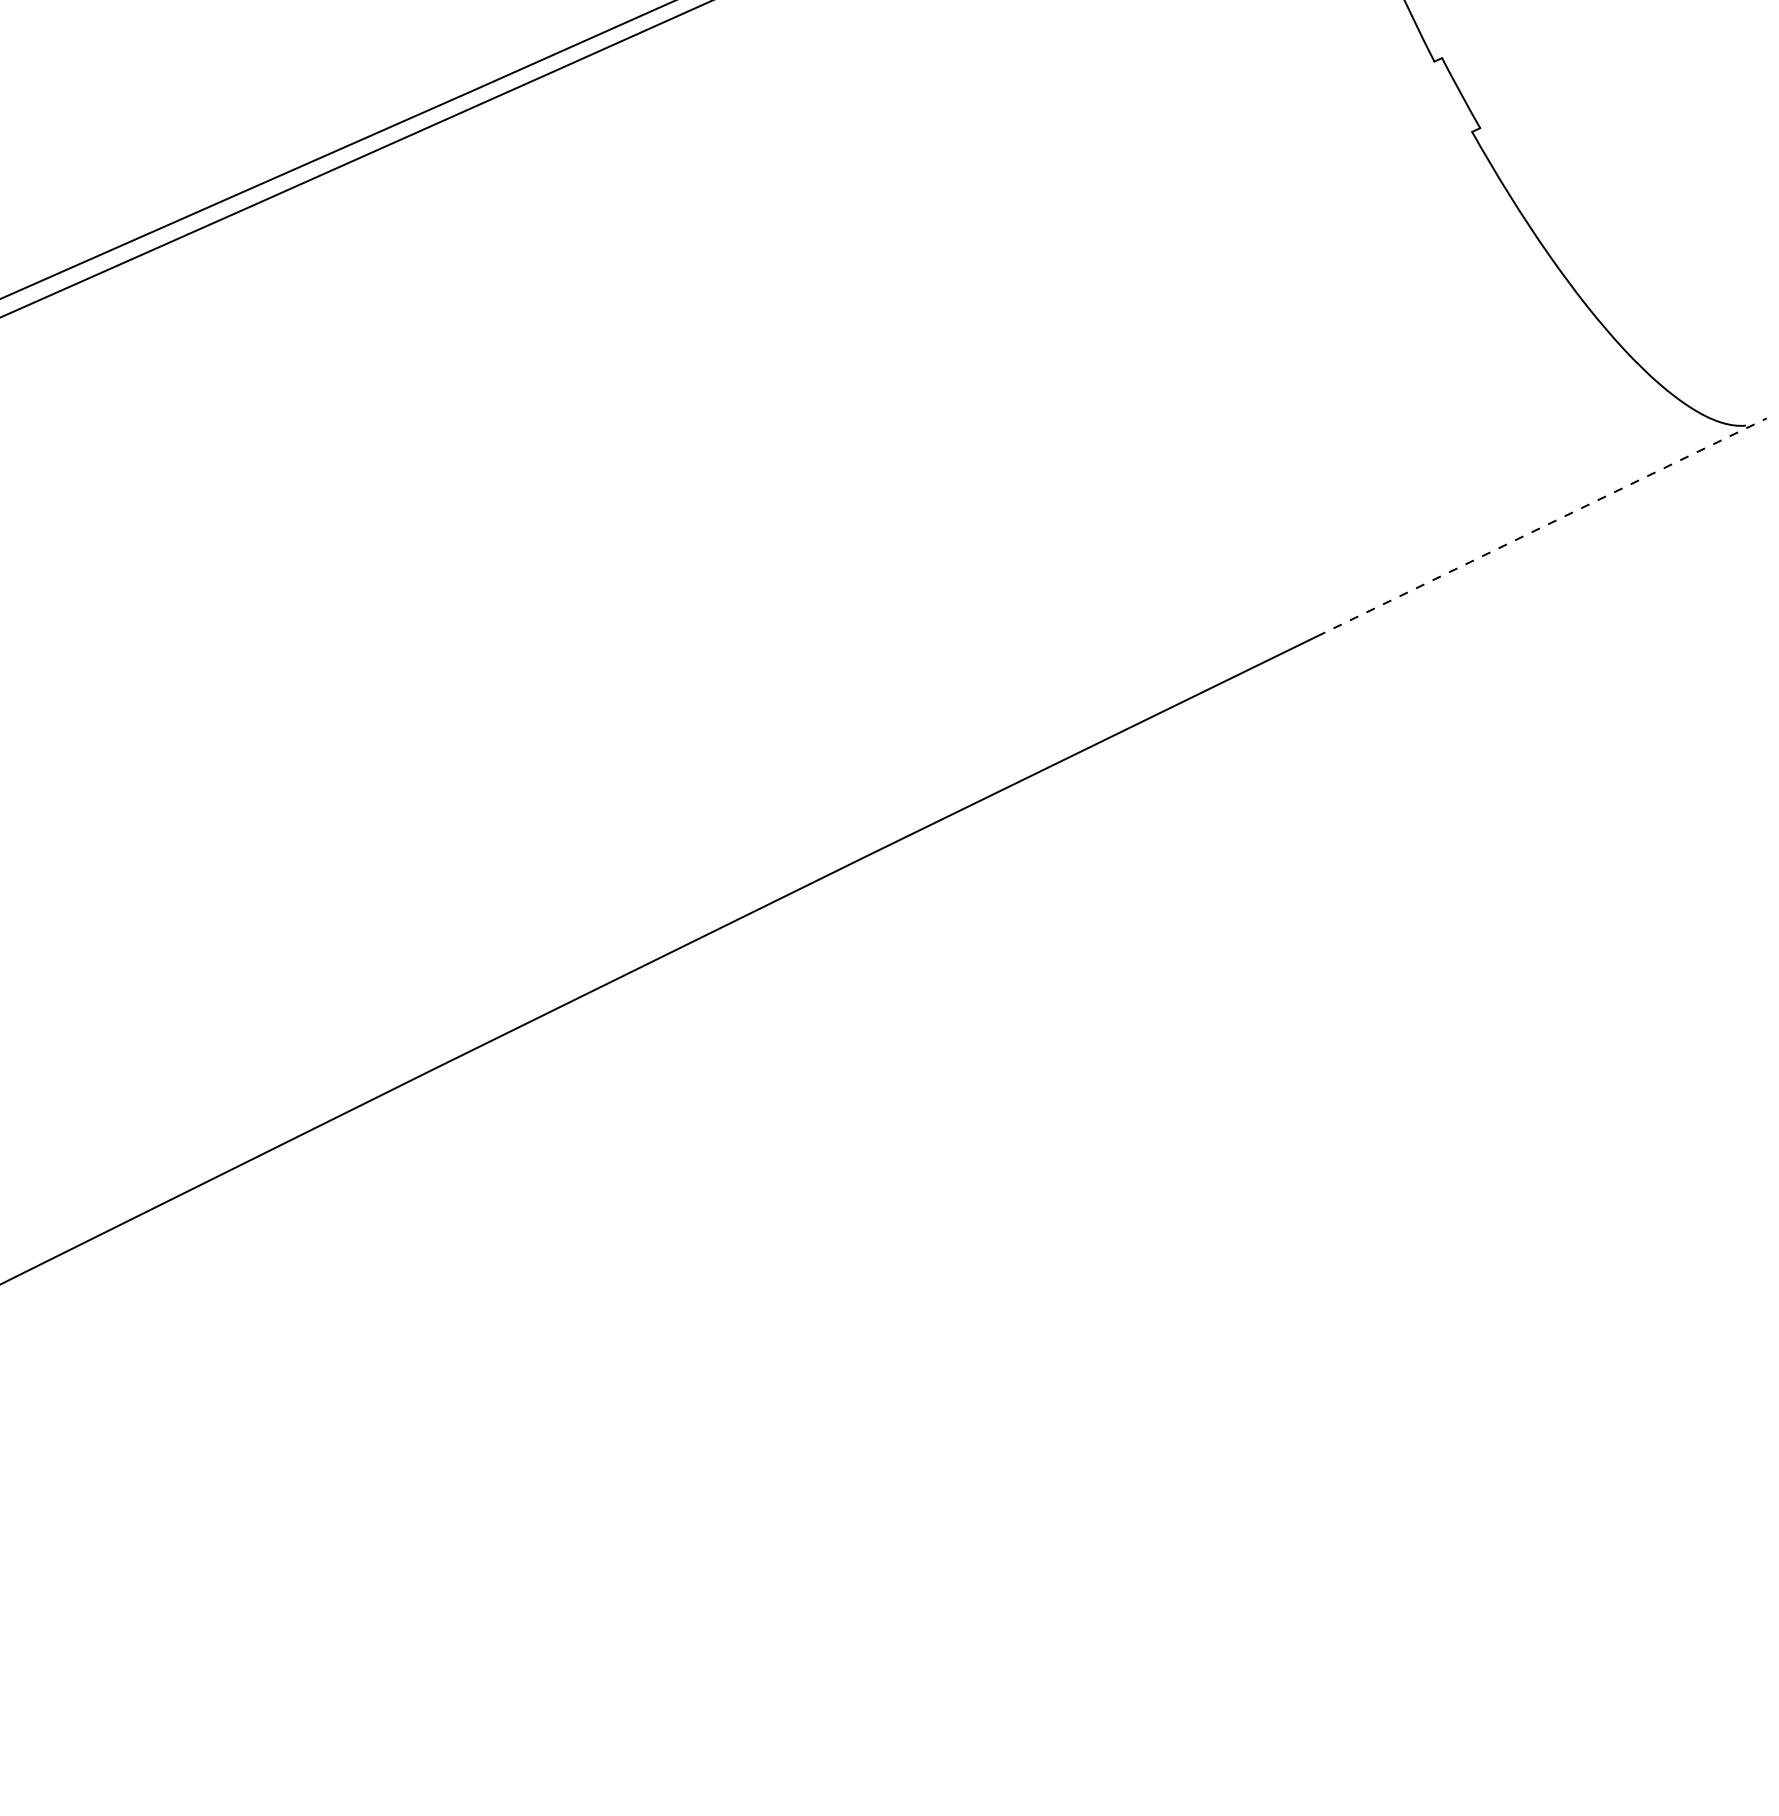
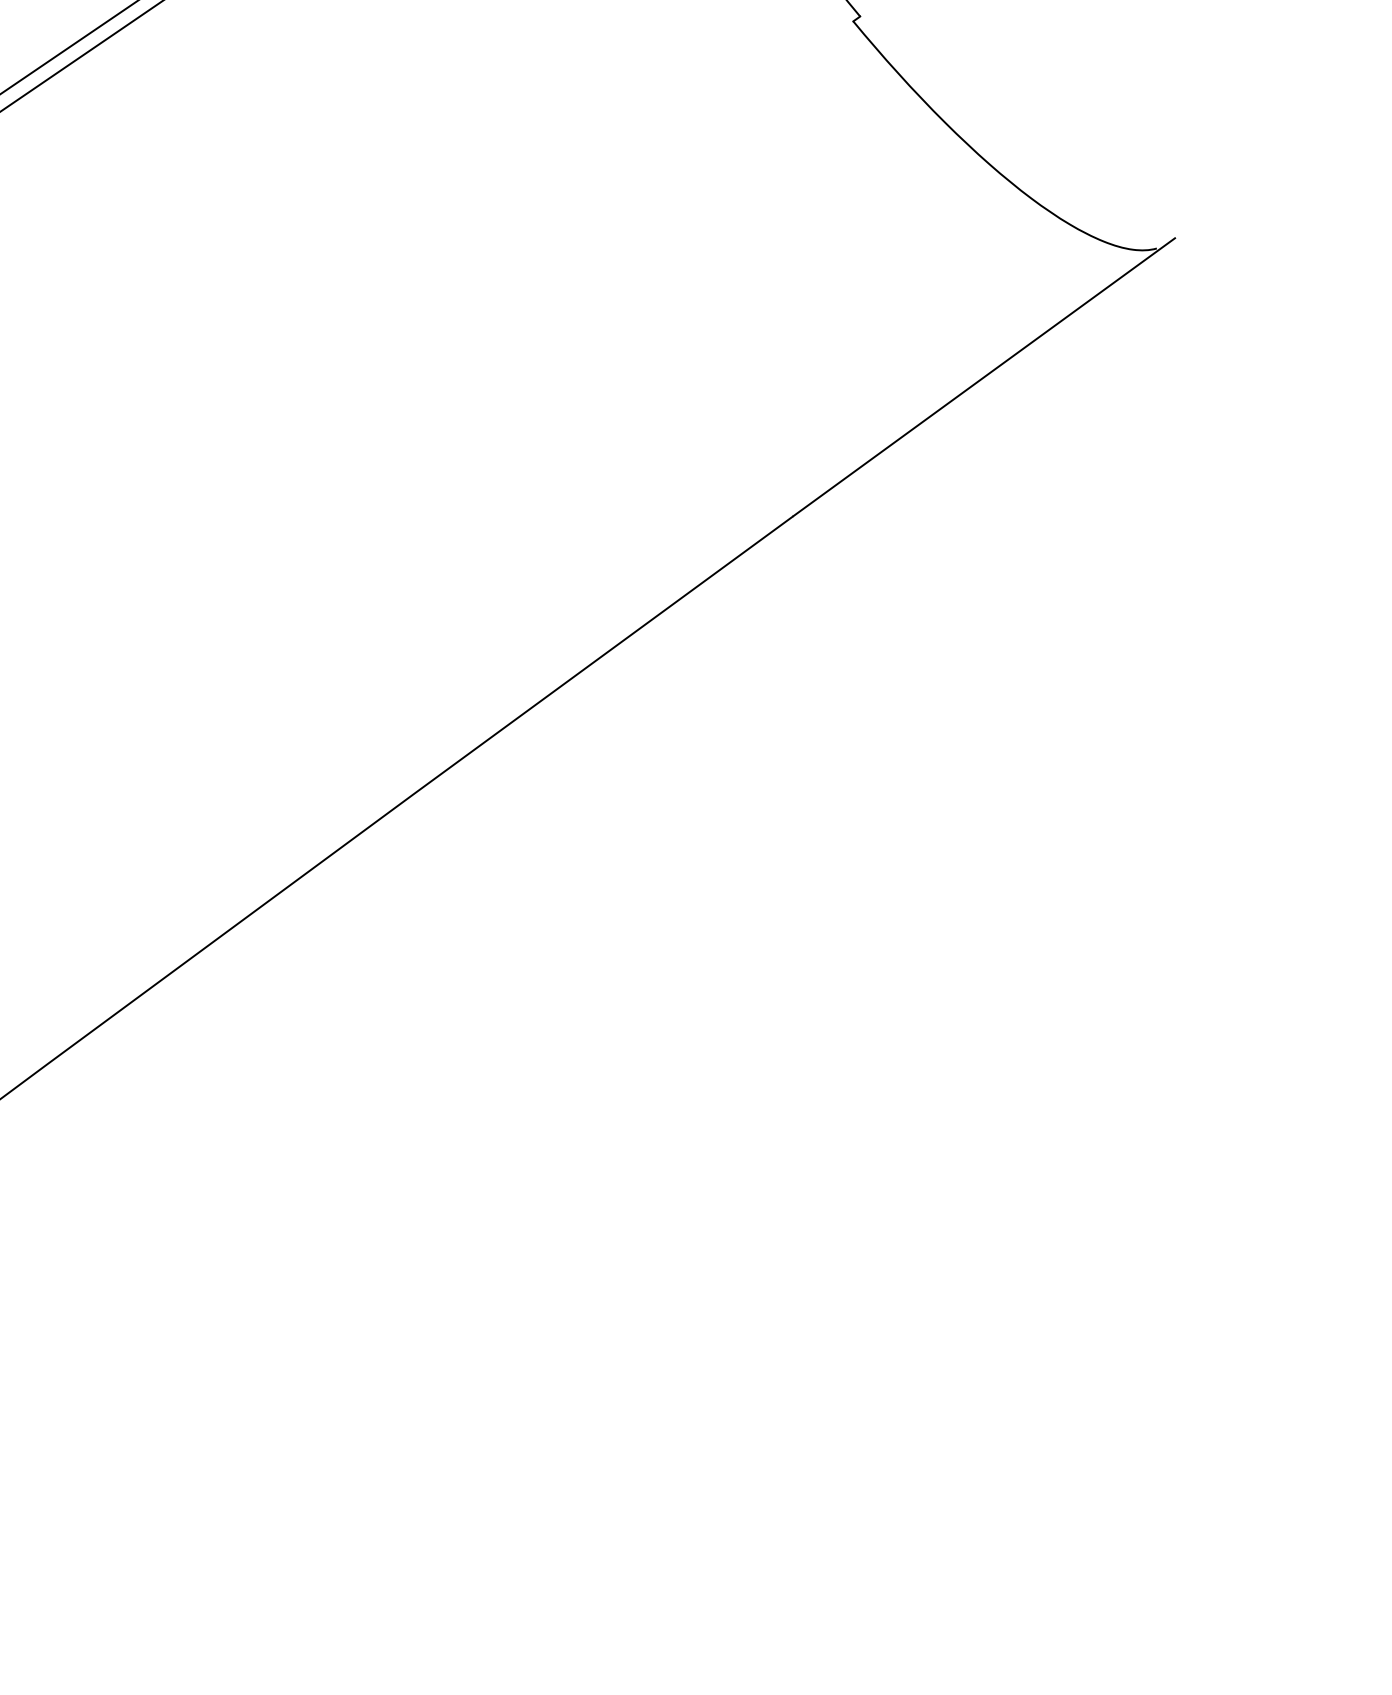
line: (1541, 527) -> (983, 377), dashed -> solid

